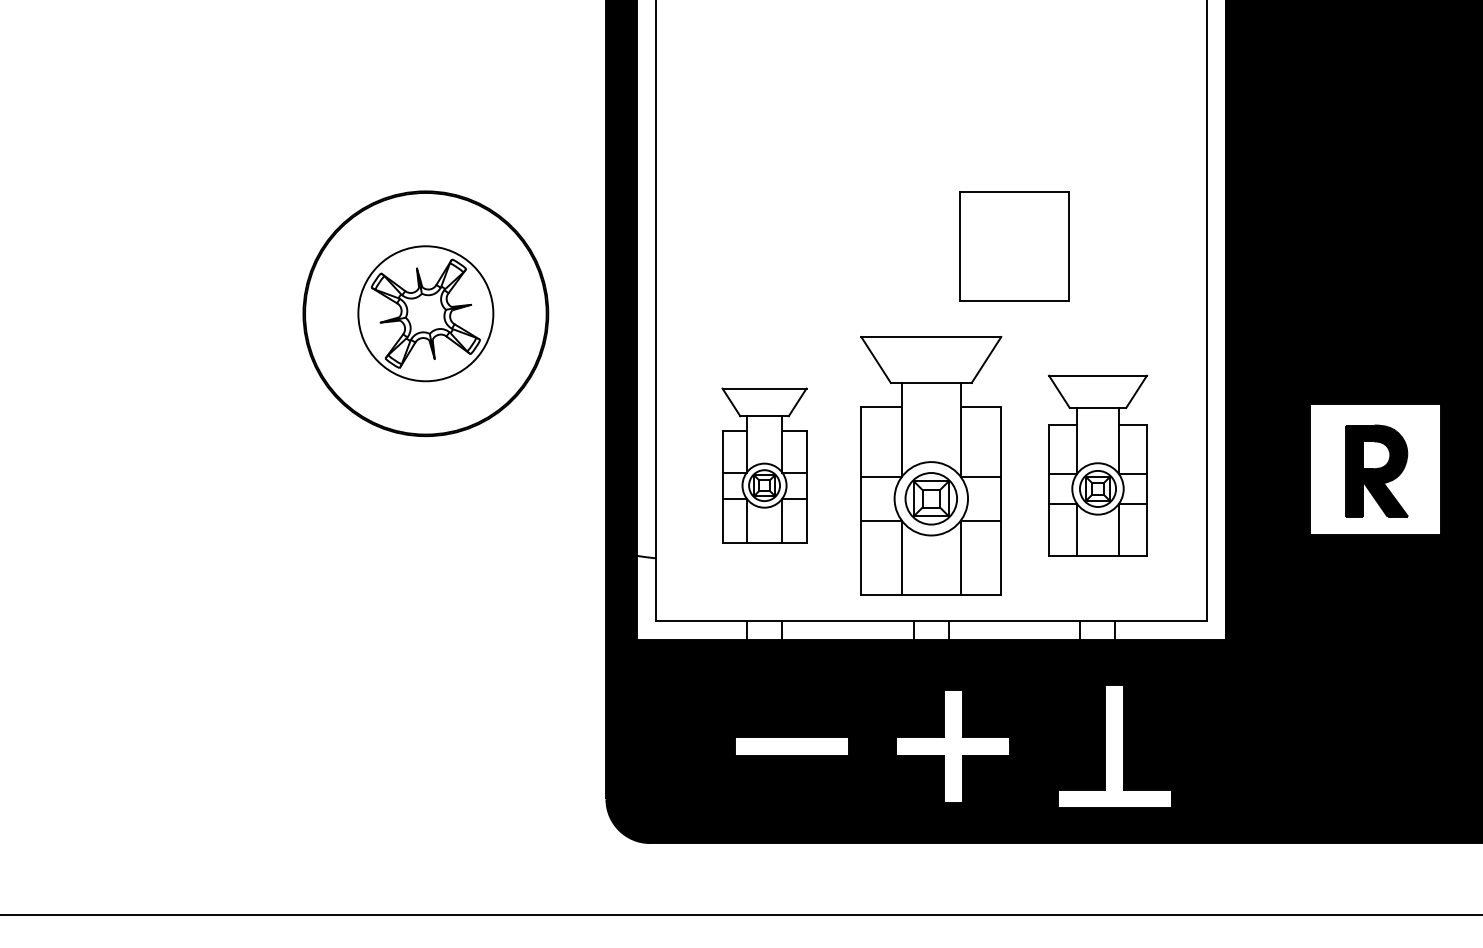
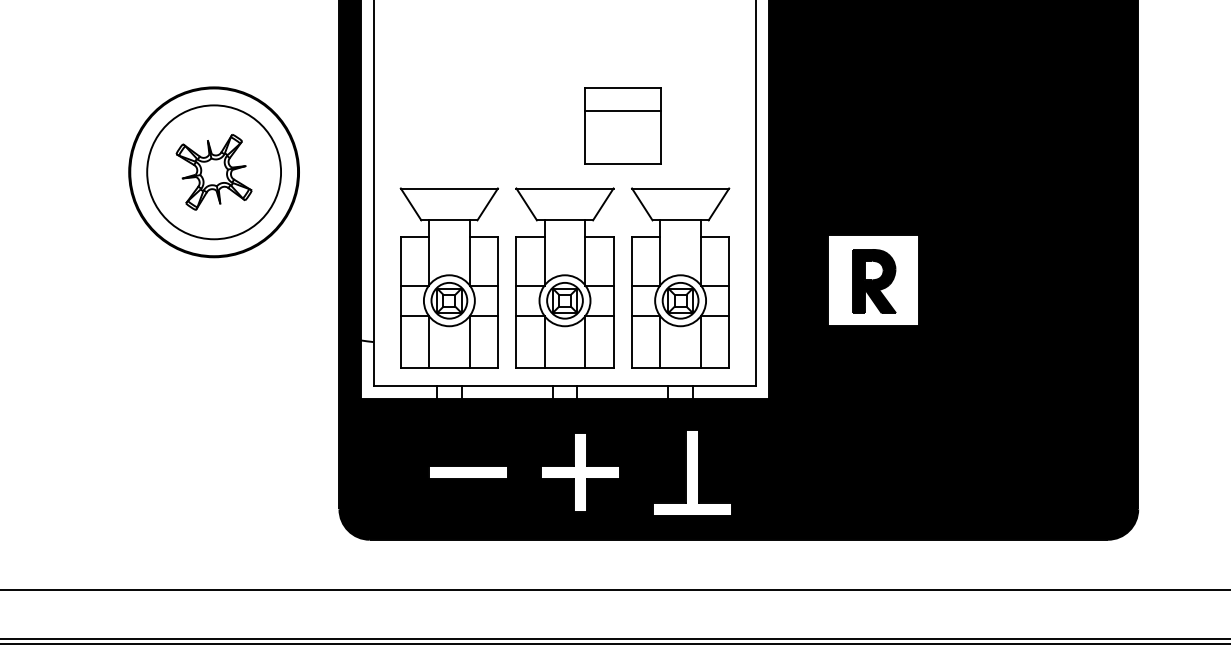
line: (1014, 226) -> (622, 111), added
circle: (426, 314) -> (214, 172), size x1.43
part: (763, 465) -> (448, 277), size x1.67
part: (1097, 465) -> (680, 277), size x1.43

